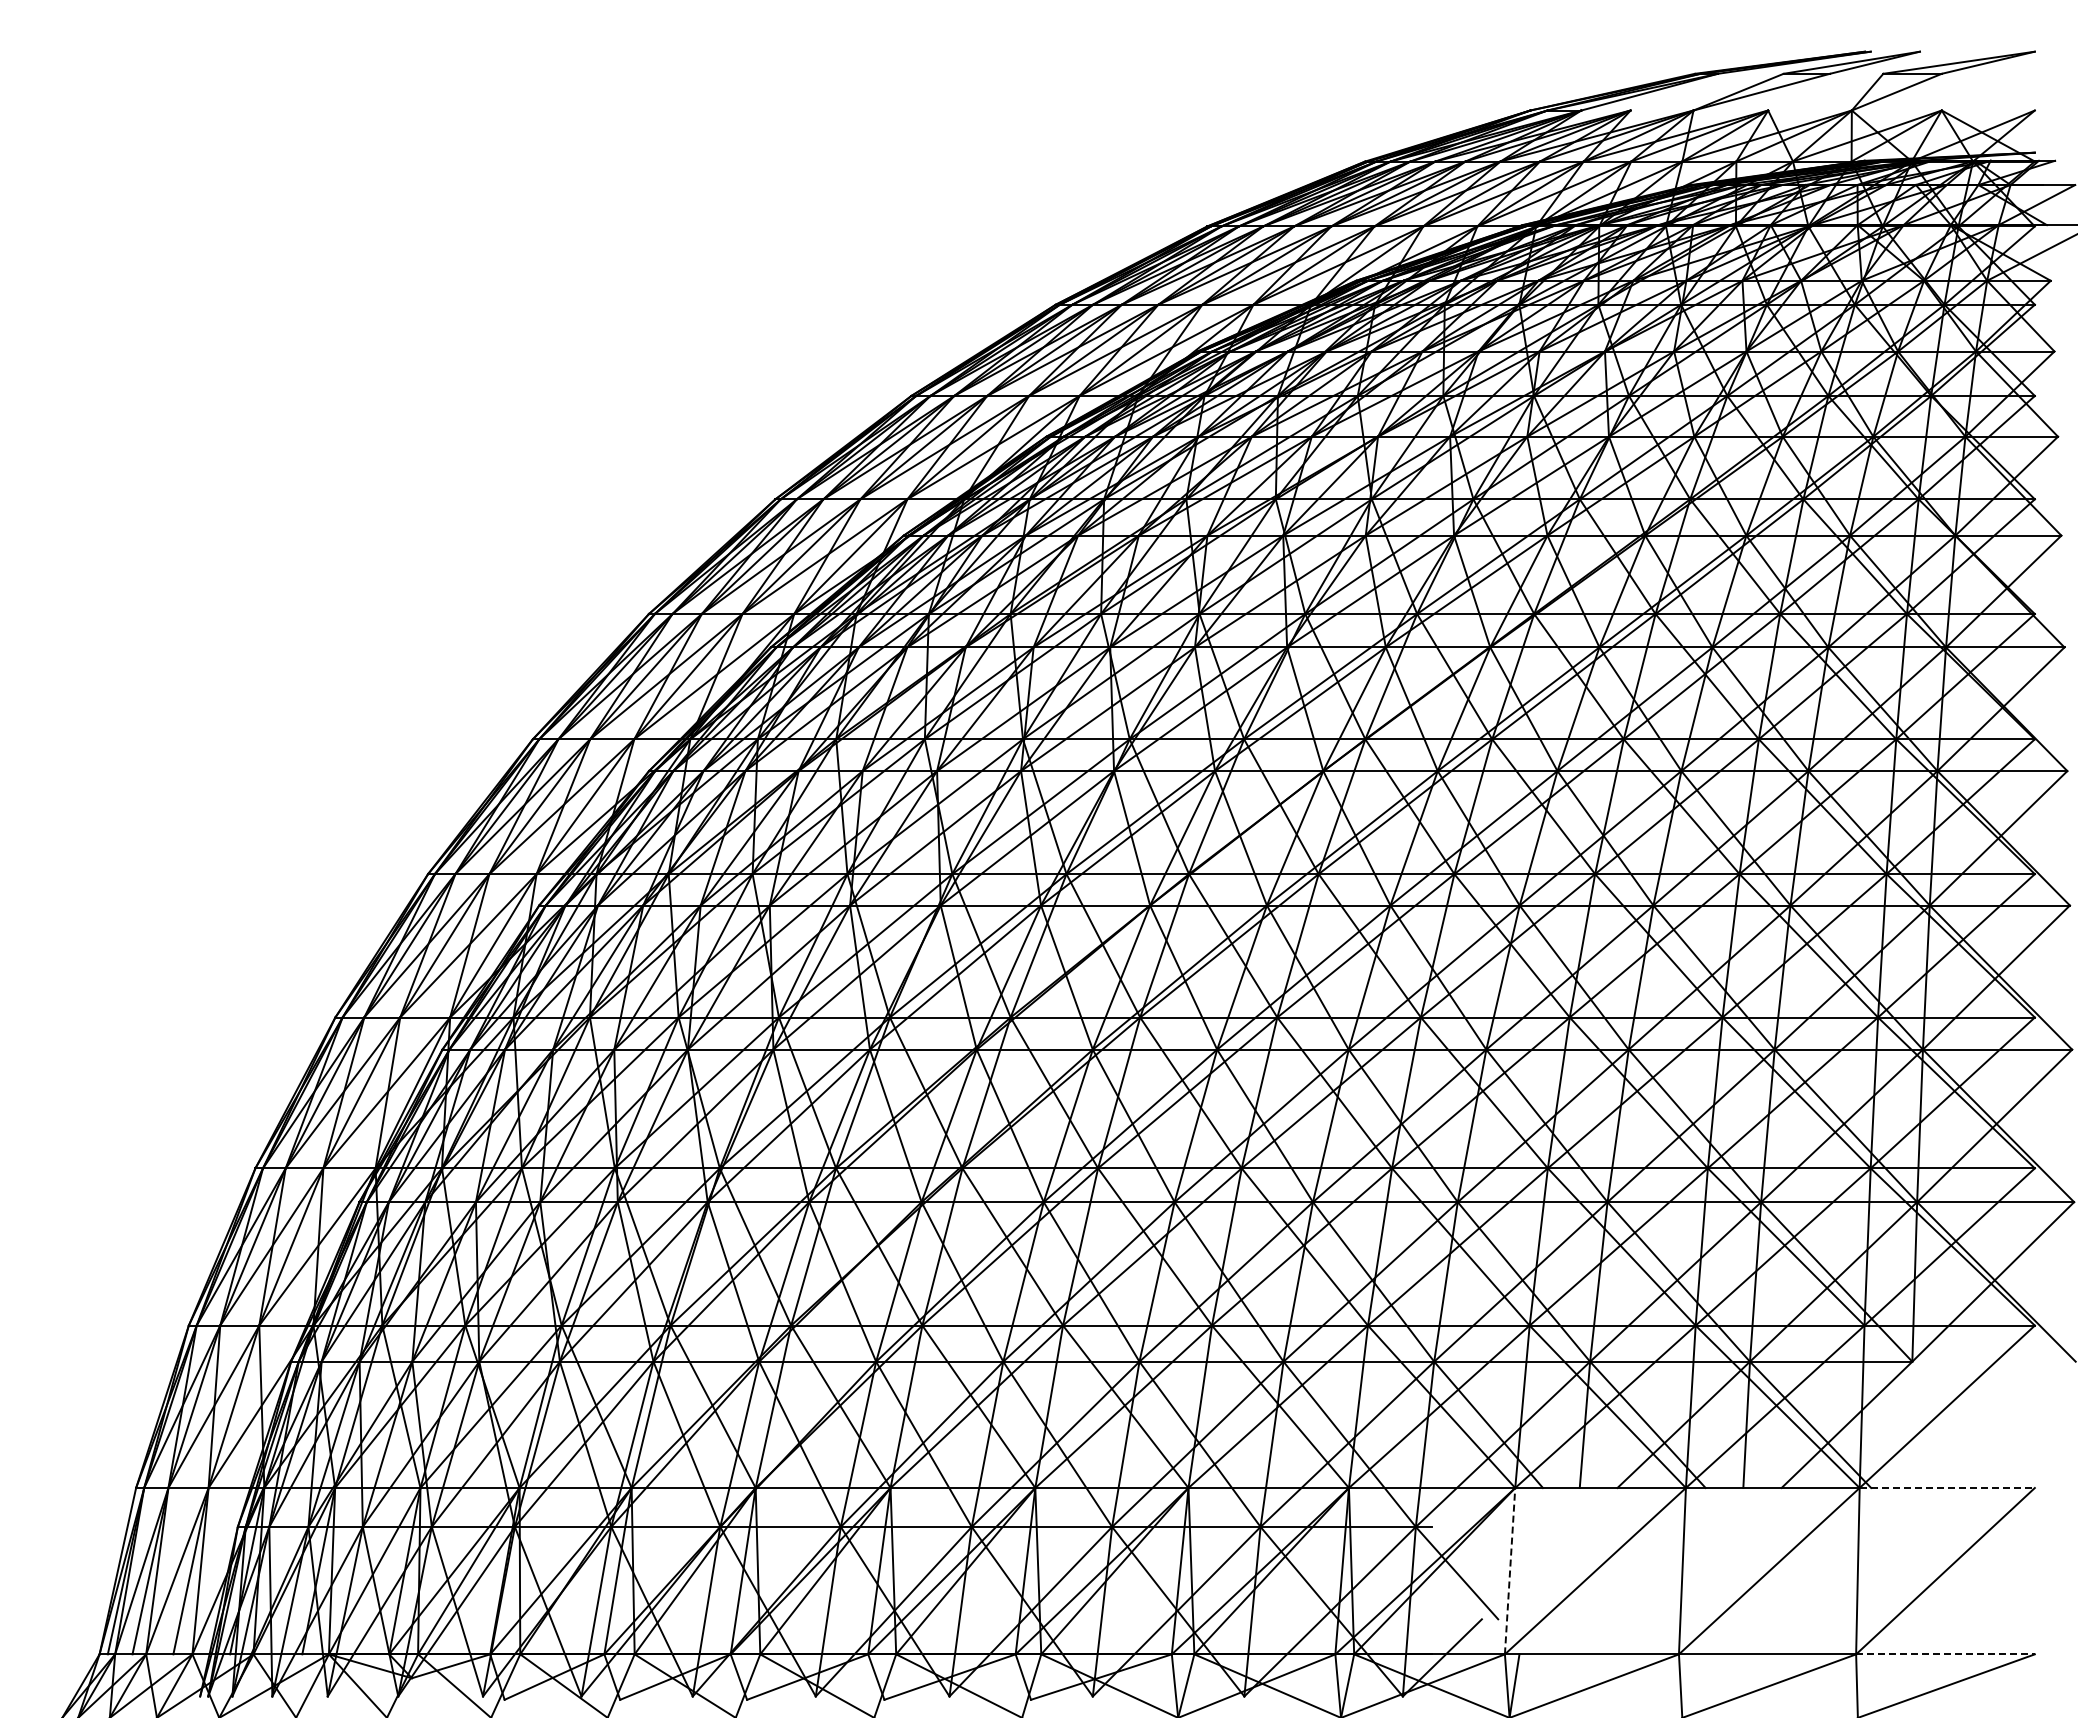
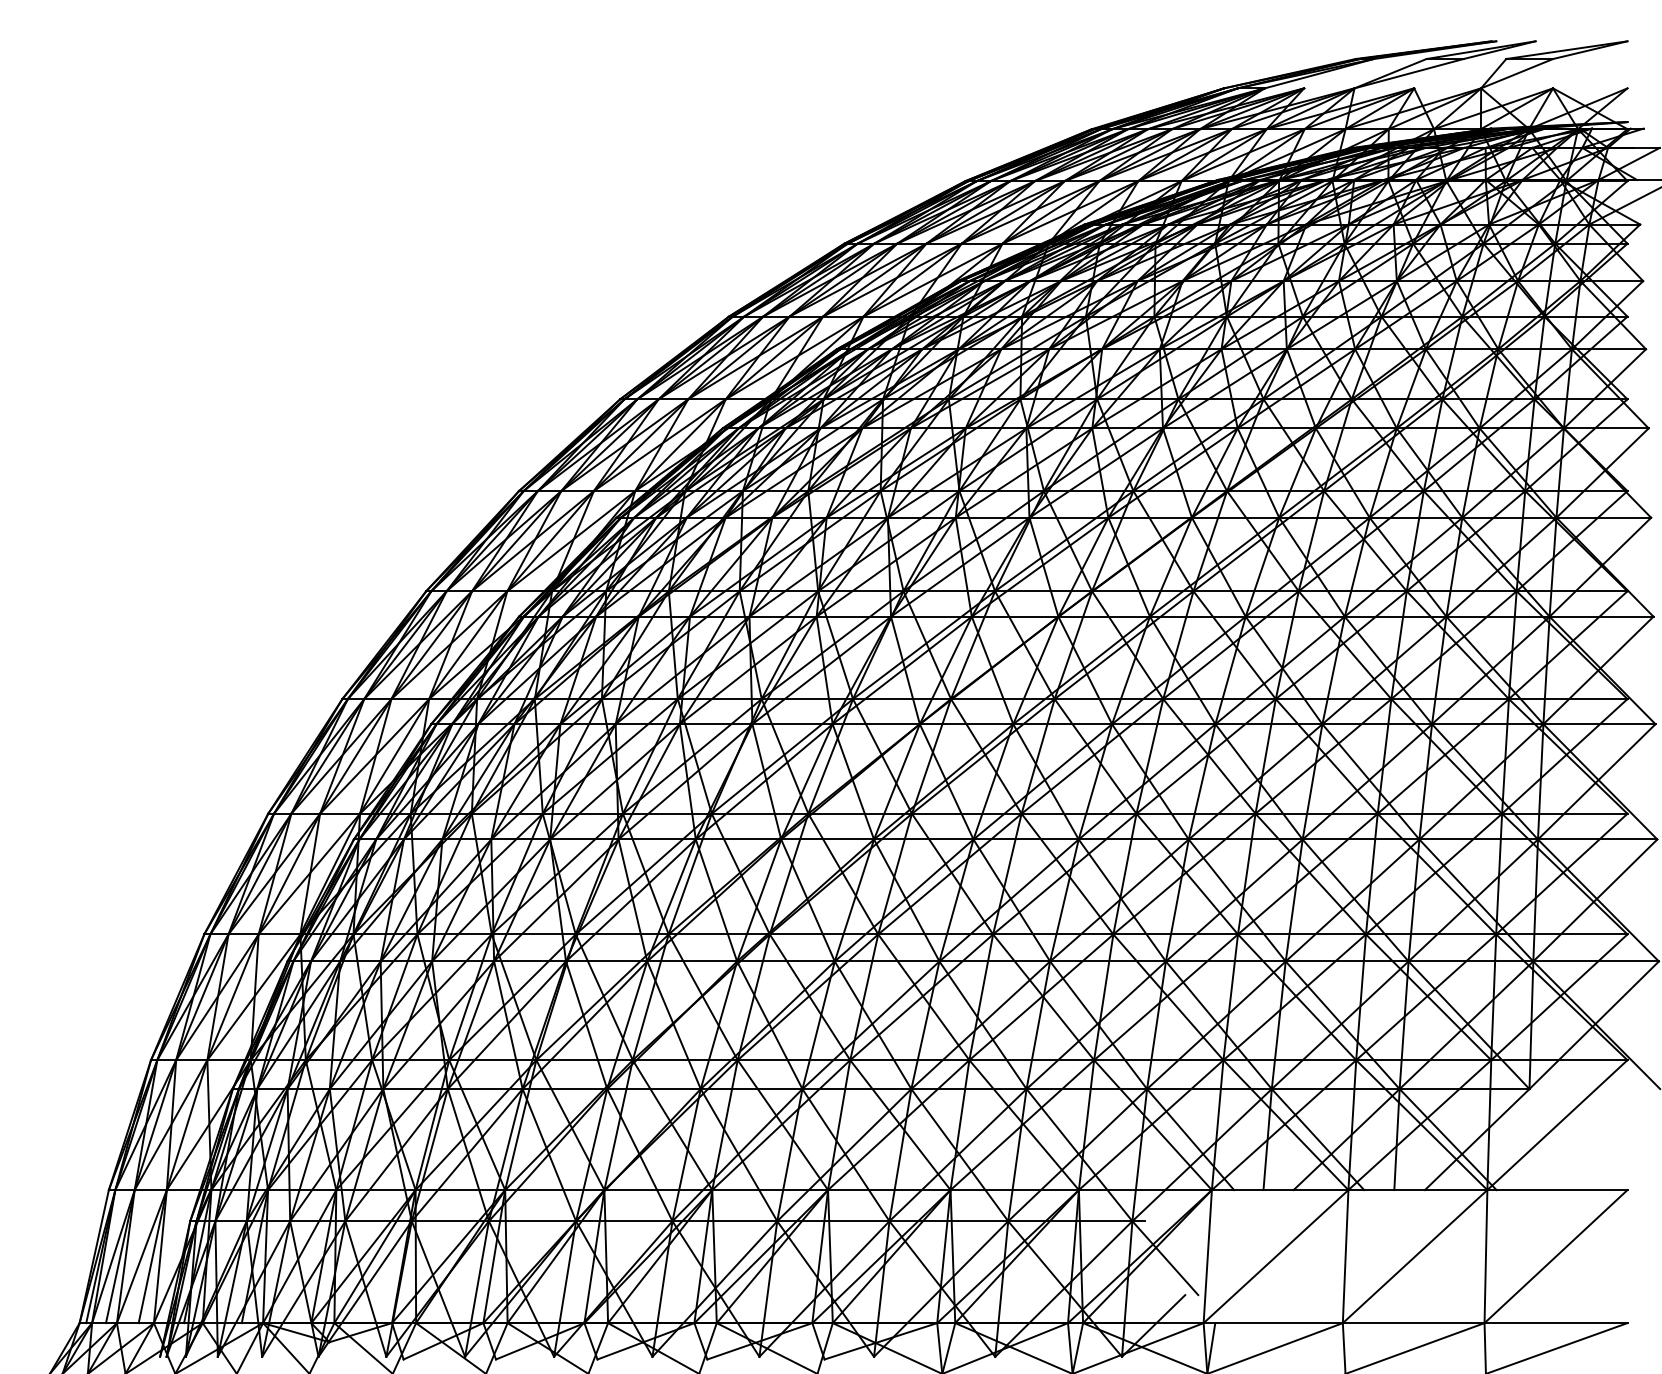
line: (1947, 1487) -> (1557, 1189), dashed -> solid
line: (1510, 1570) -> (1208, 1256), dashed -> solid
line: (1946, 1654) -> (1556, 1323), dashed -> solid

